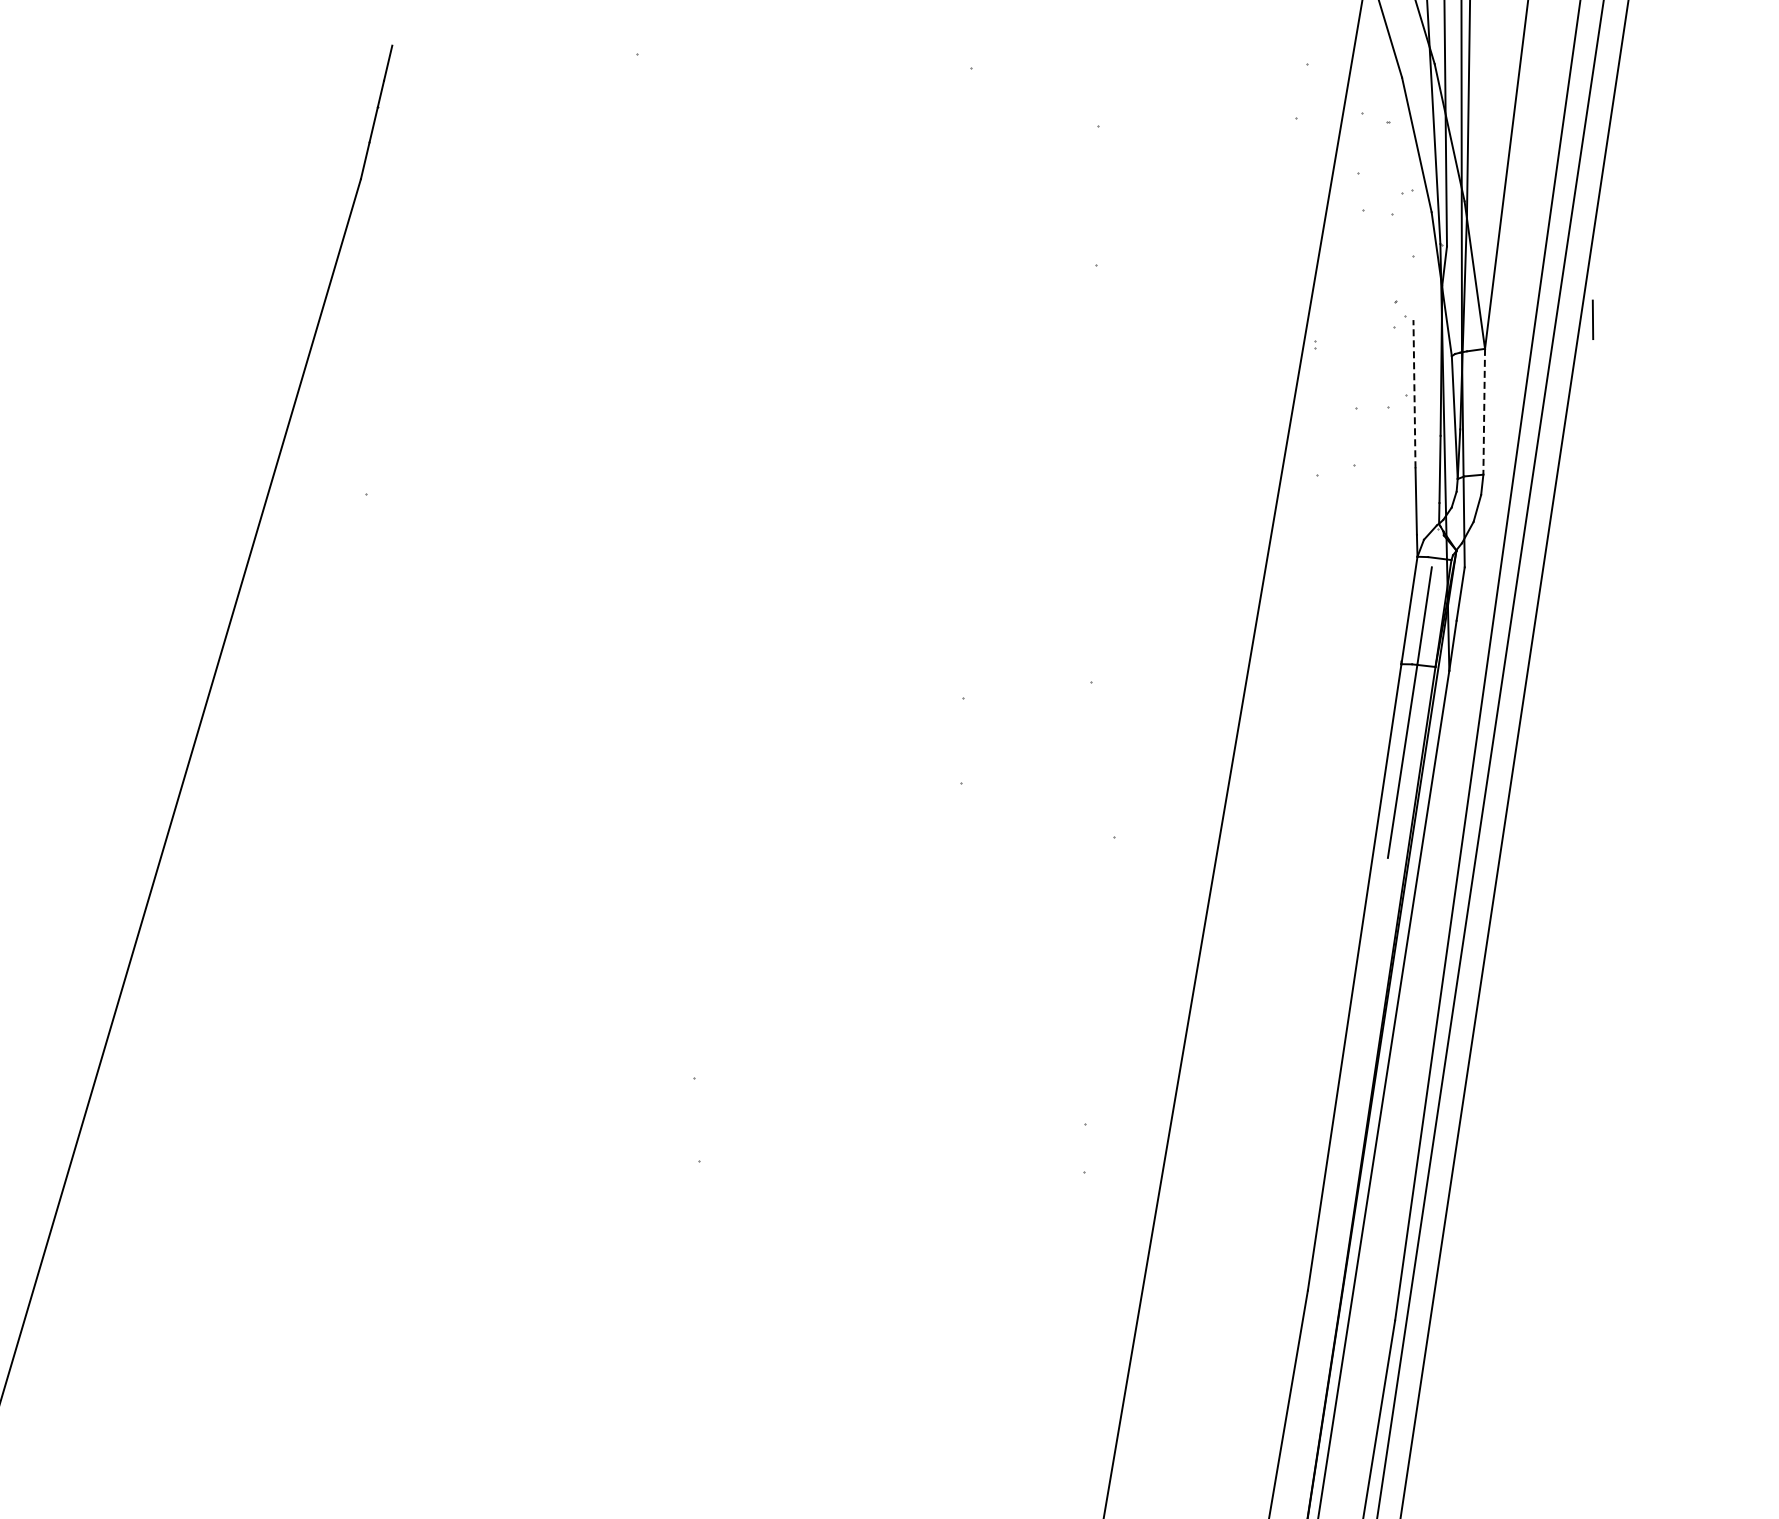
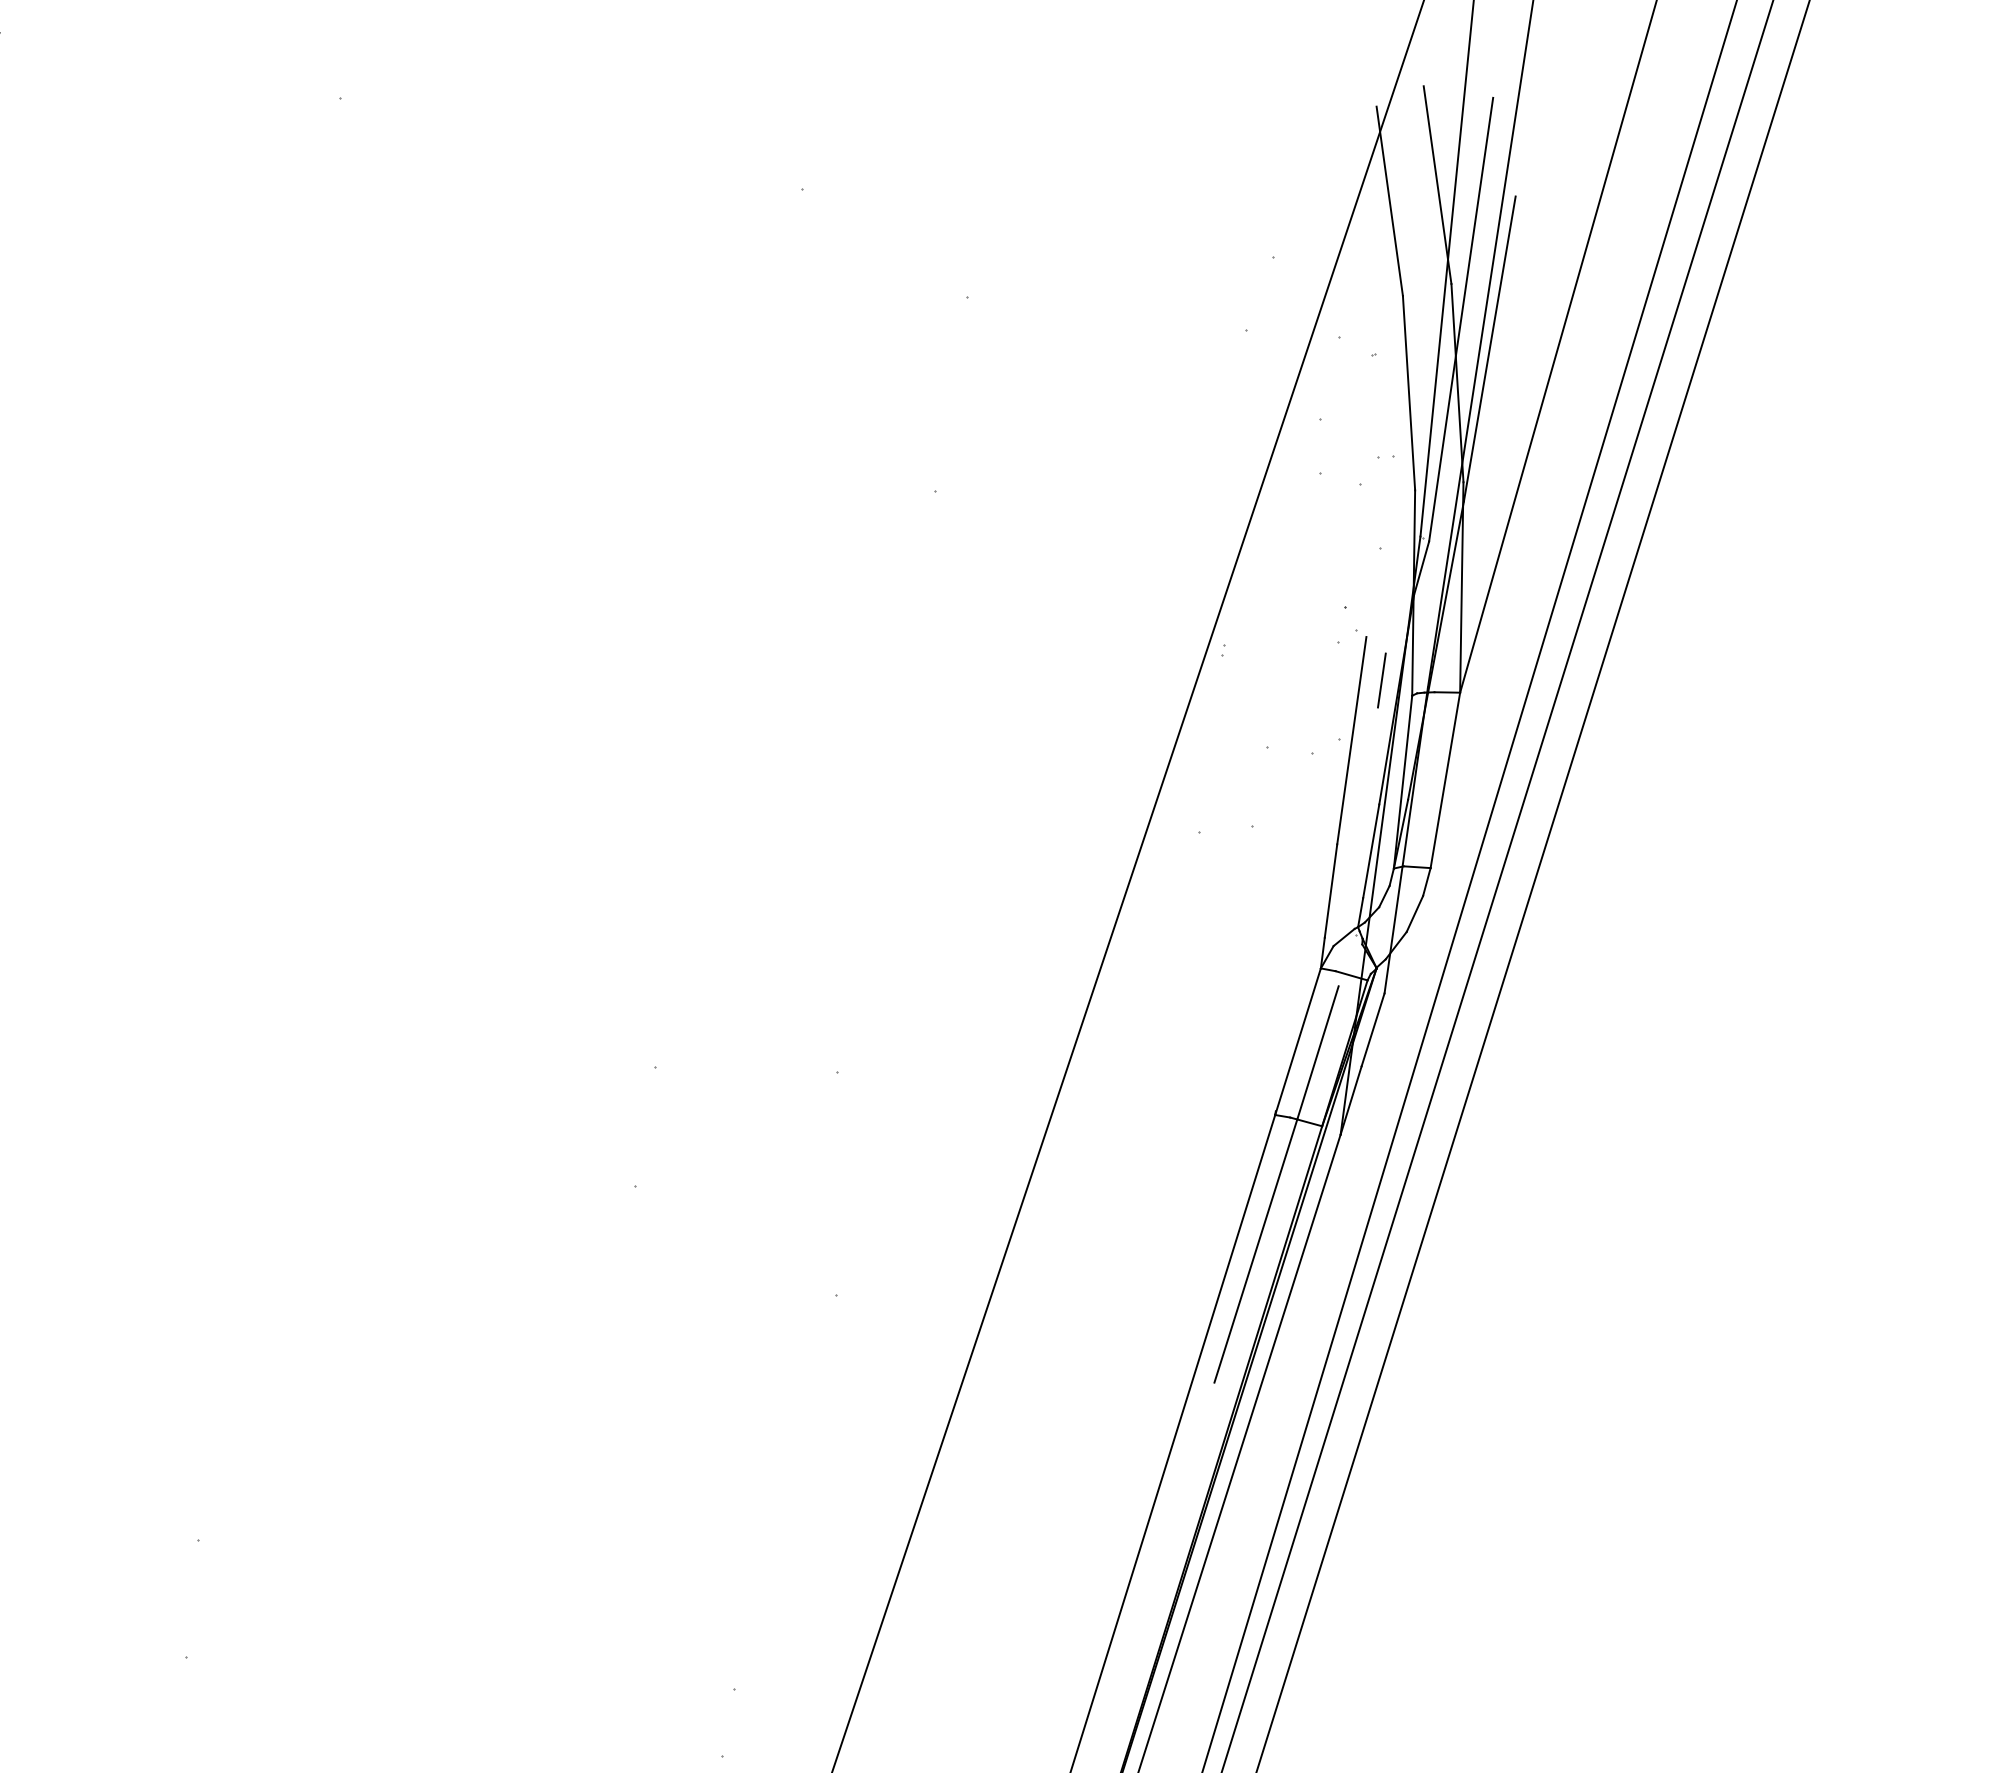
line: (1592, 319) -> (1381, 679), moved
line: (1414, 393) -> (1351, 739), dashed -> solid
line: (1484, 411) -> (1445, 780), dashed -> solid

